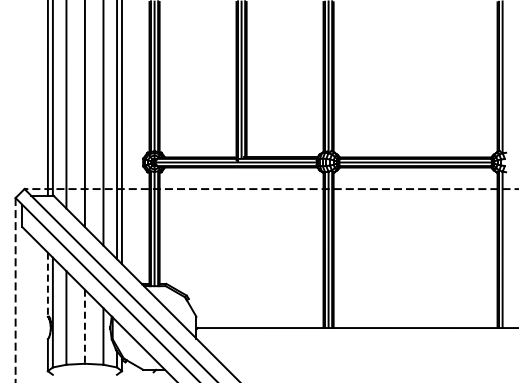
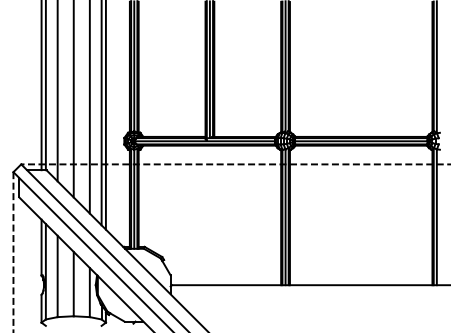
line: (47, 285) -> (41, 248), dashed -> solid
line: (84, 327) -> (73, 284), dashed -> solid

